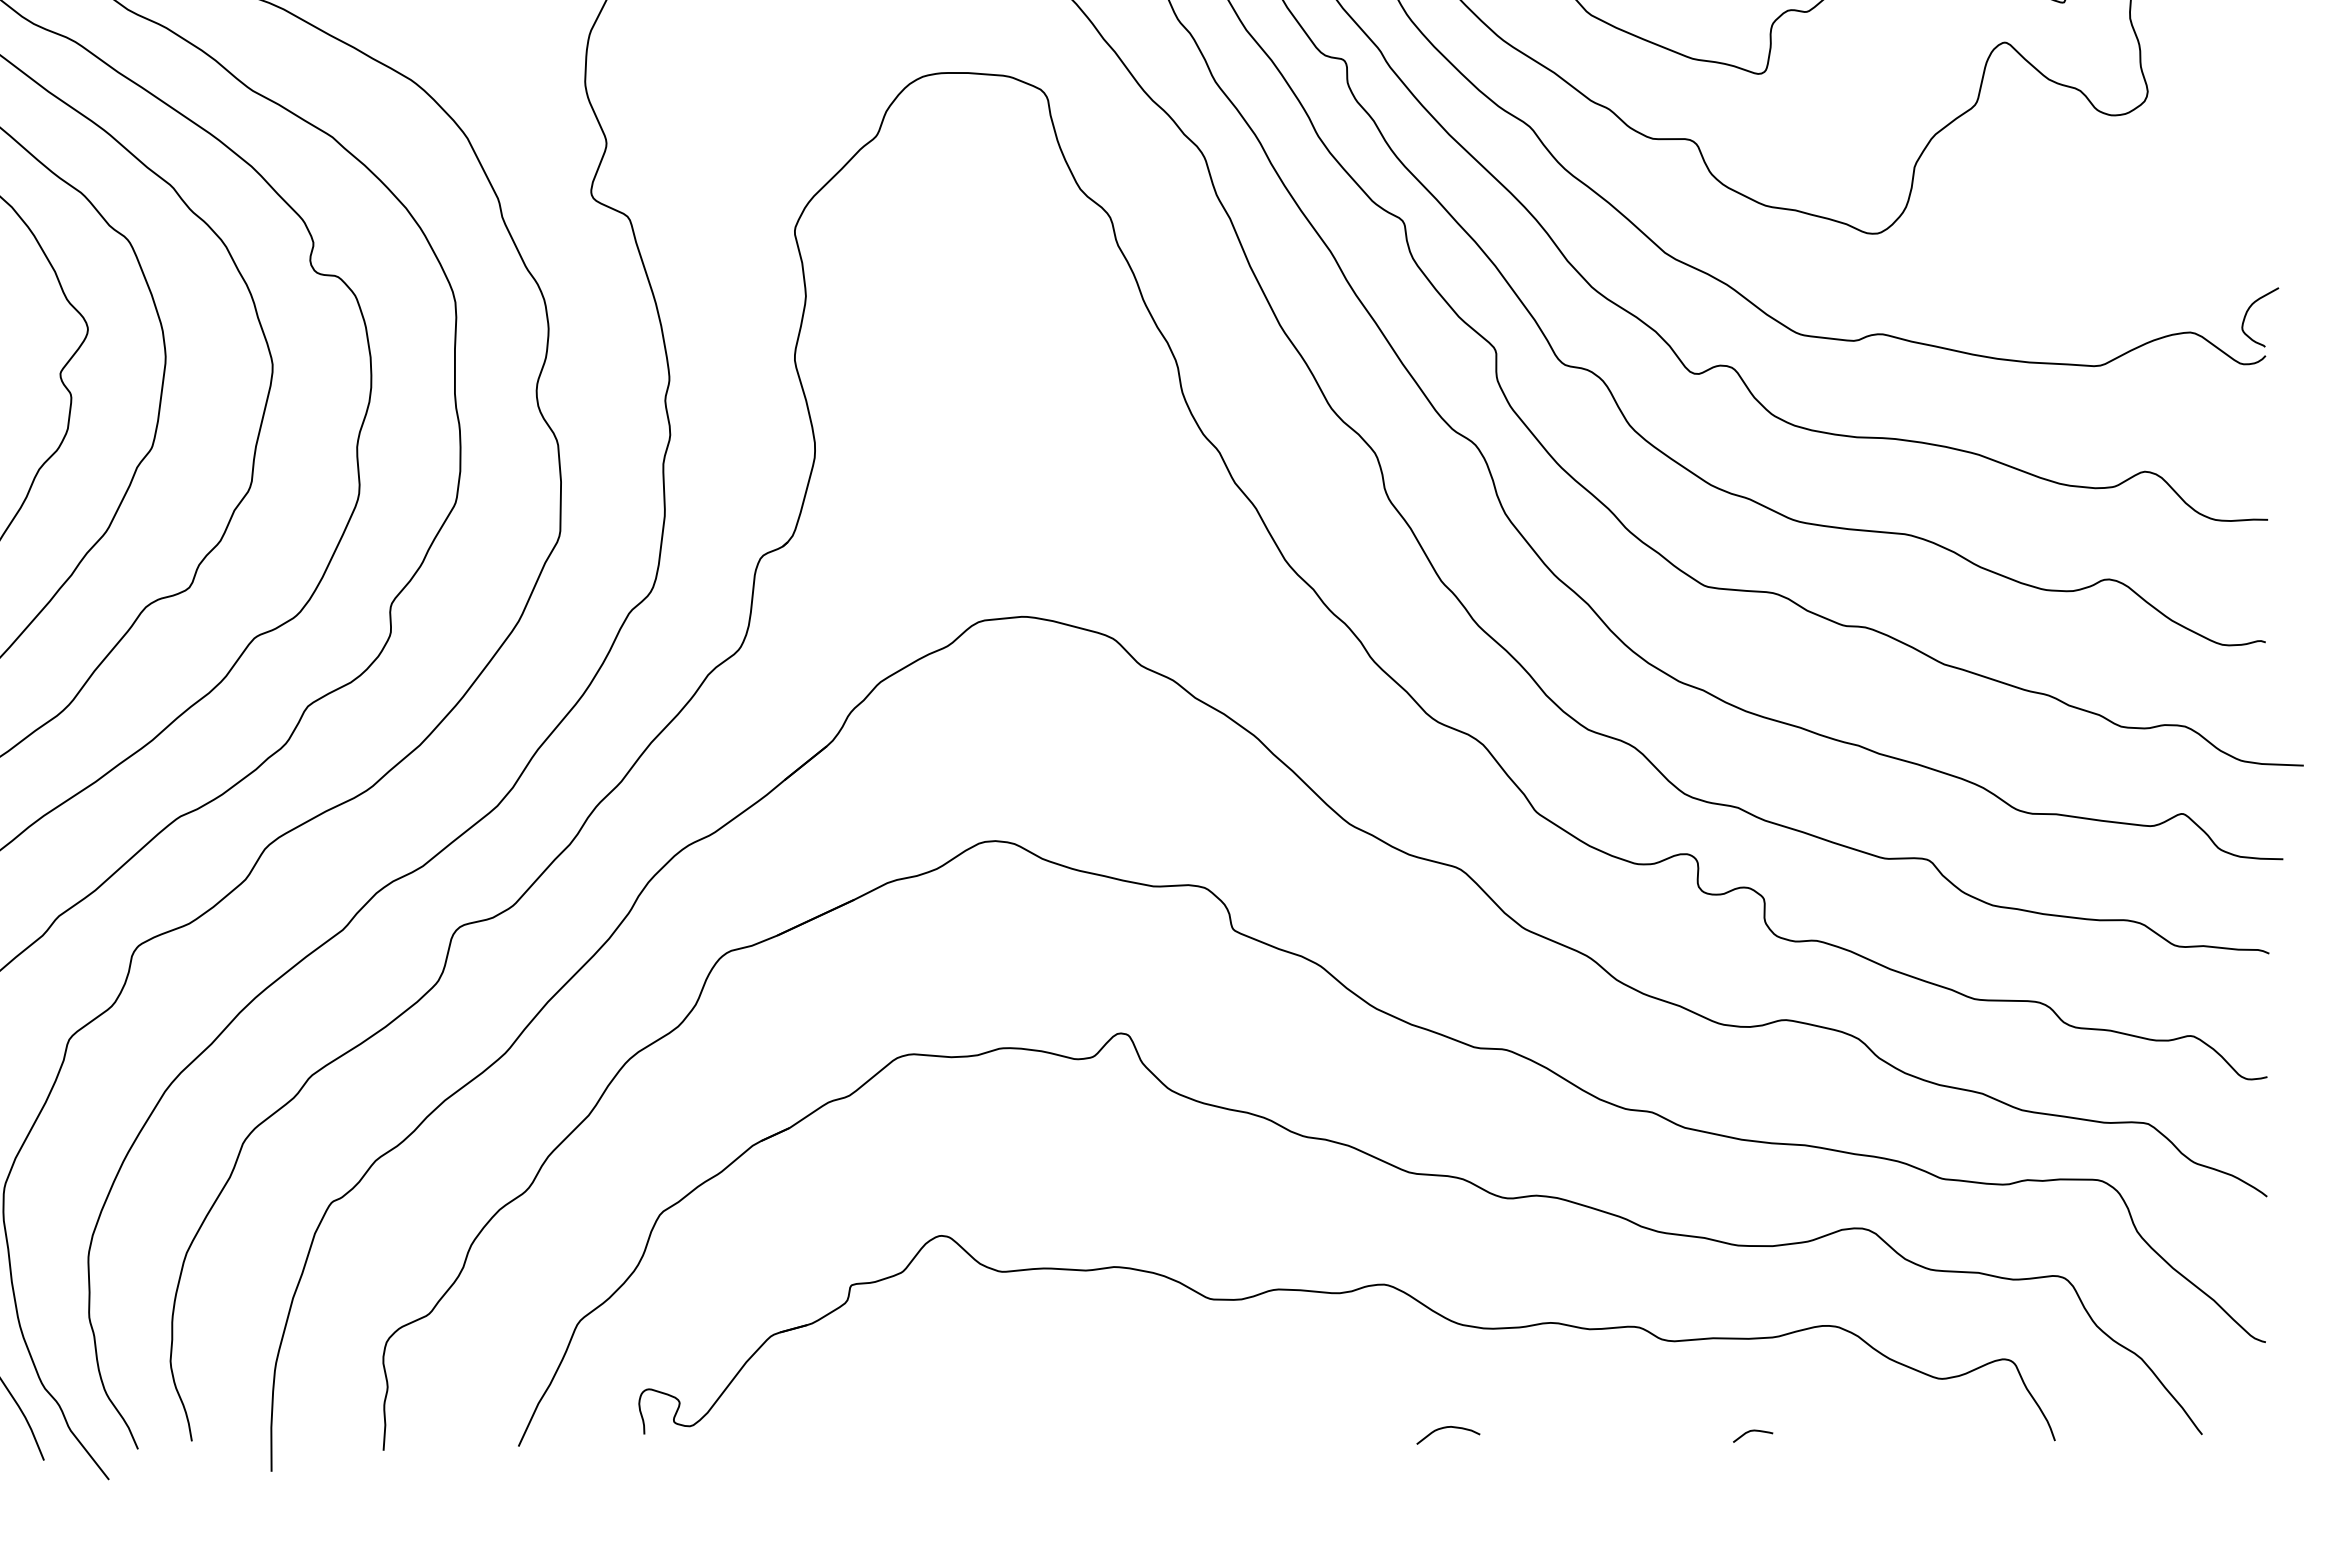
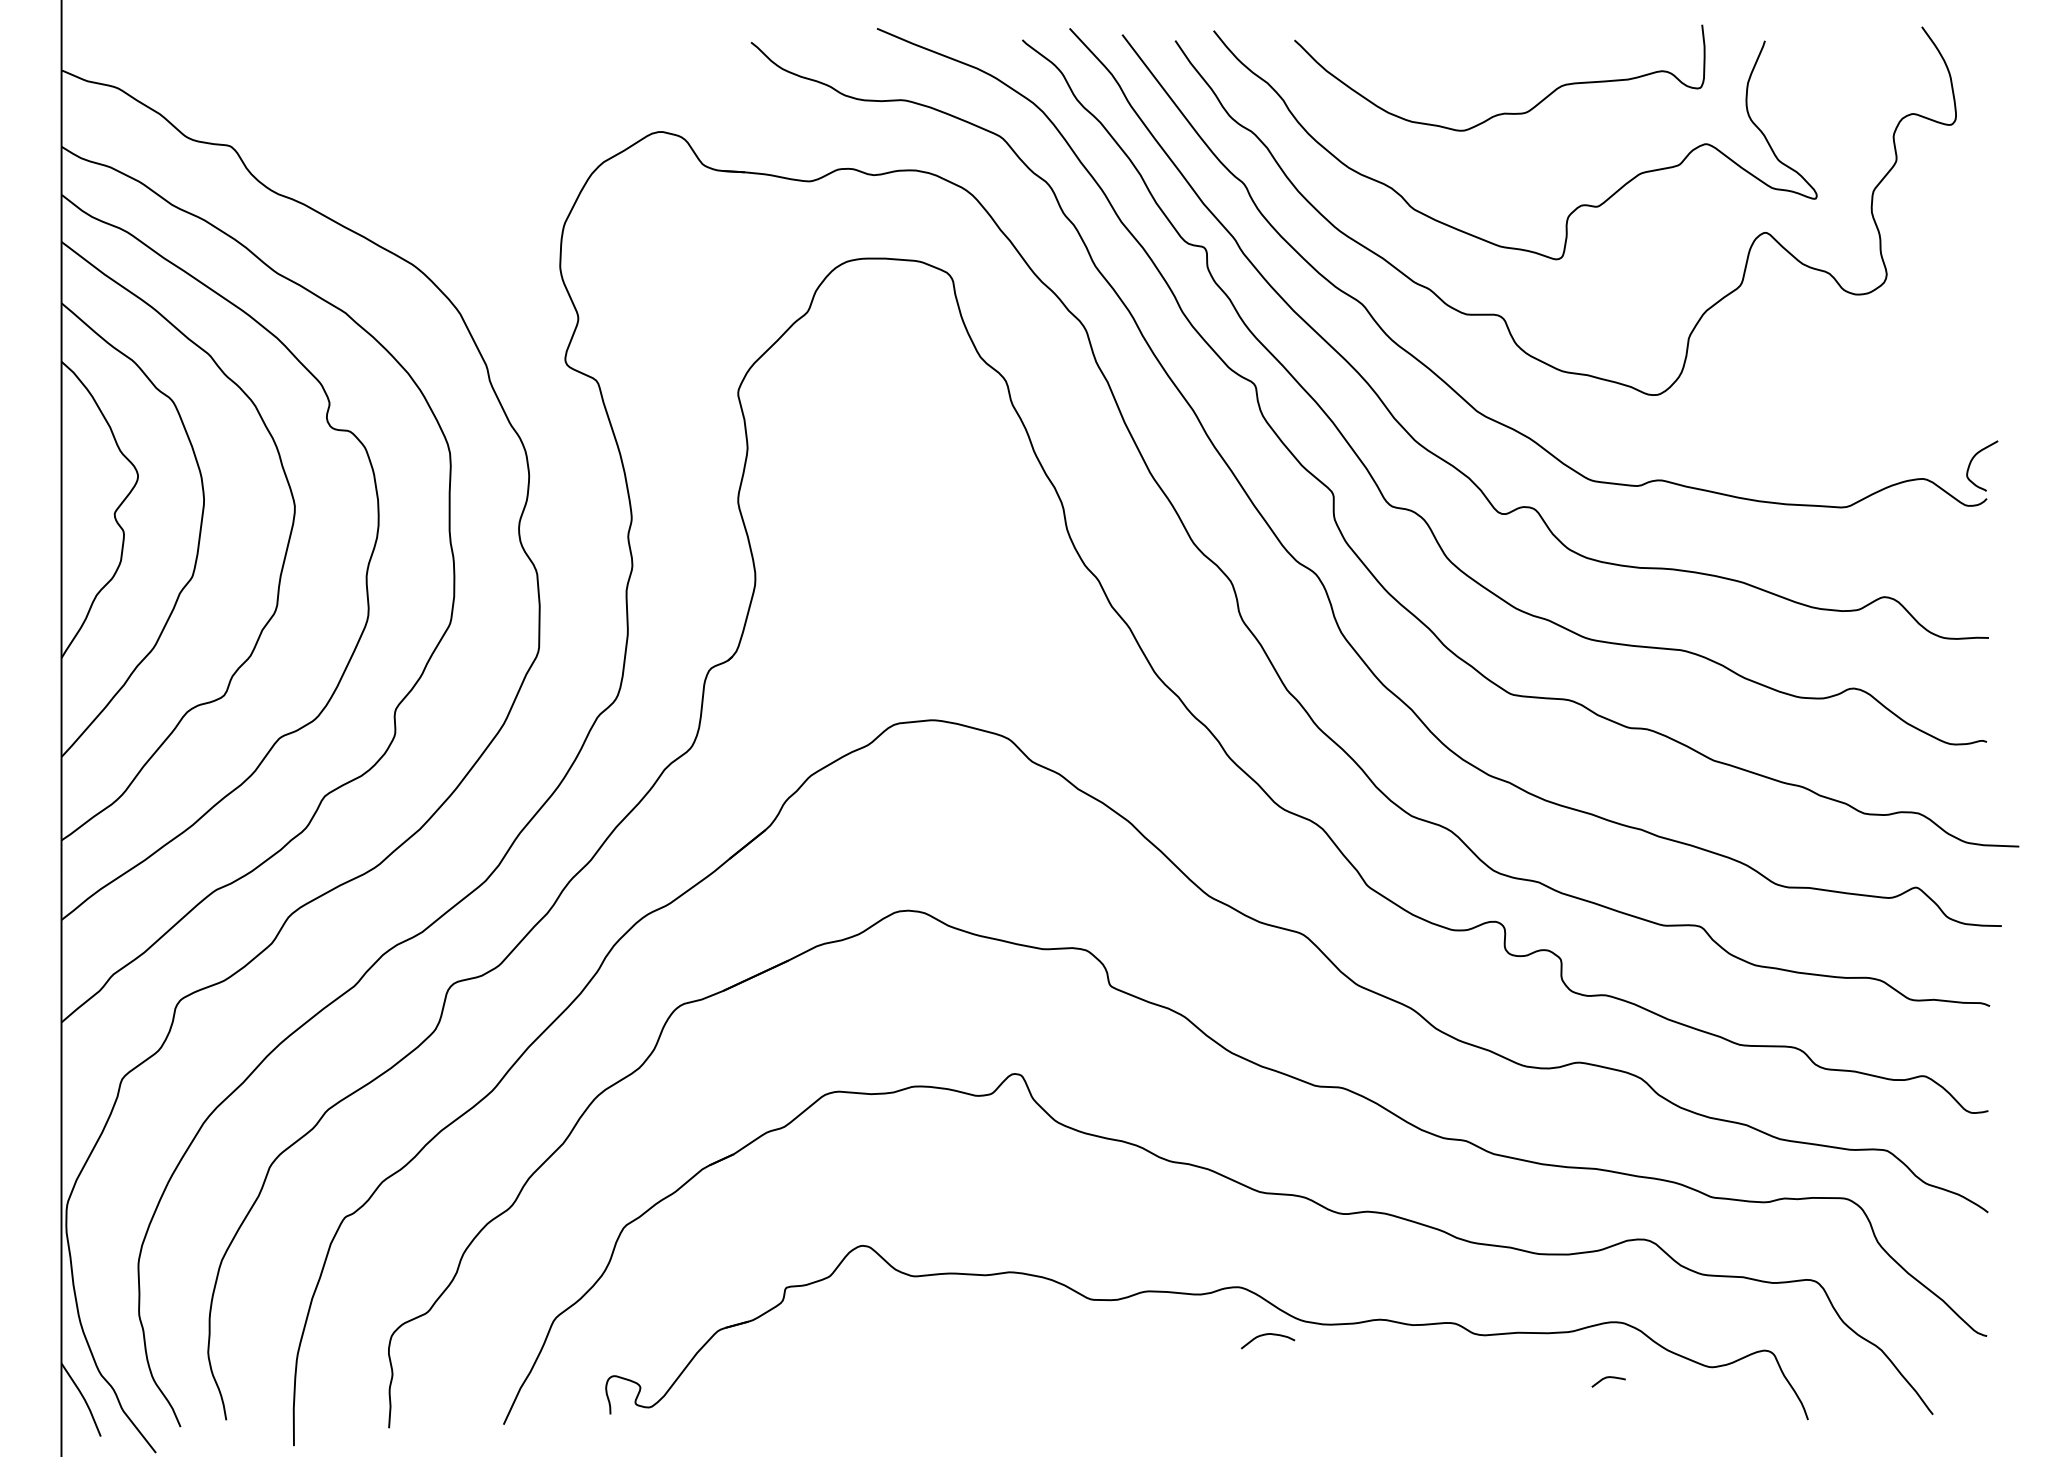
curve: (1446, 1428) -> (1266, 1335), moved
curve: (1752, 1432) -> (1608, 1378), moved

